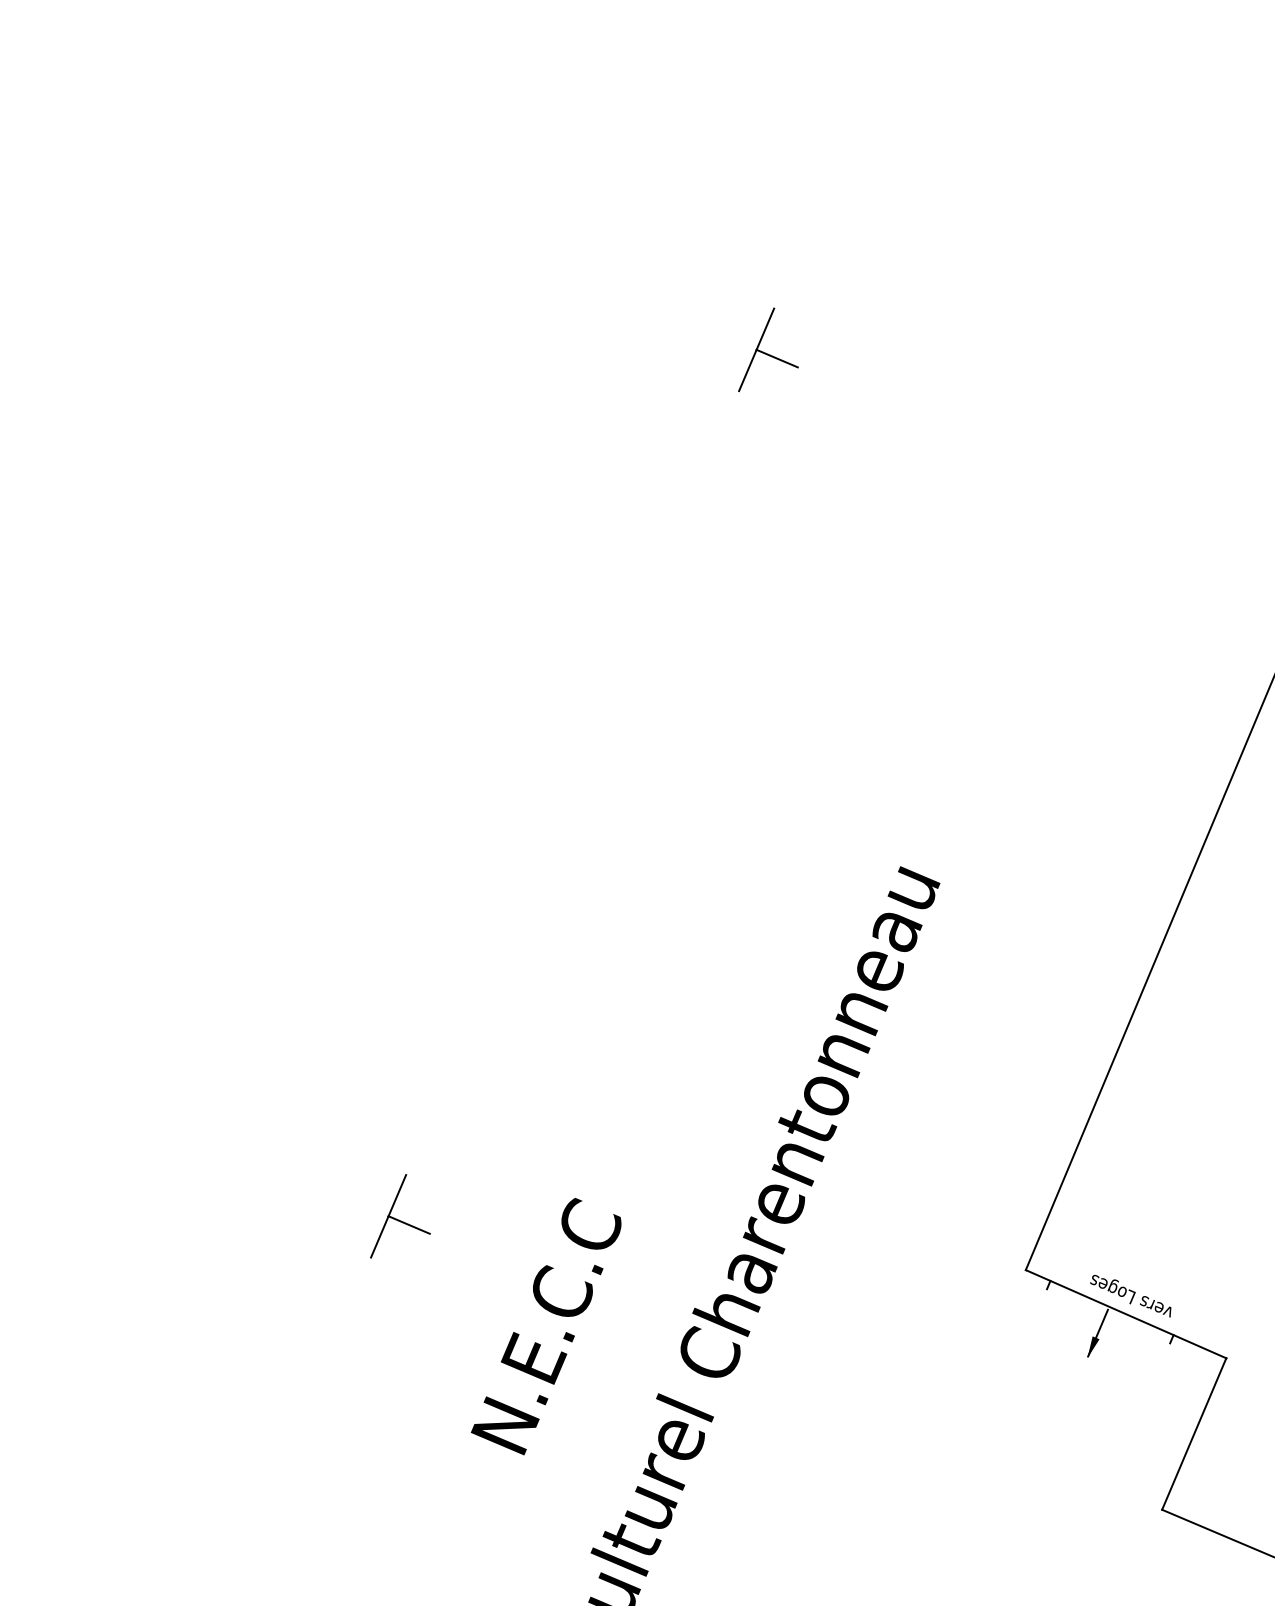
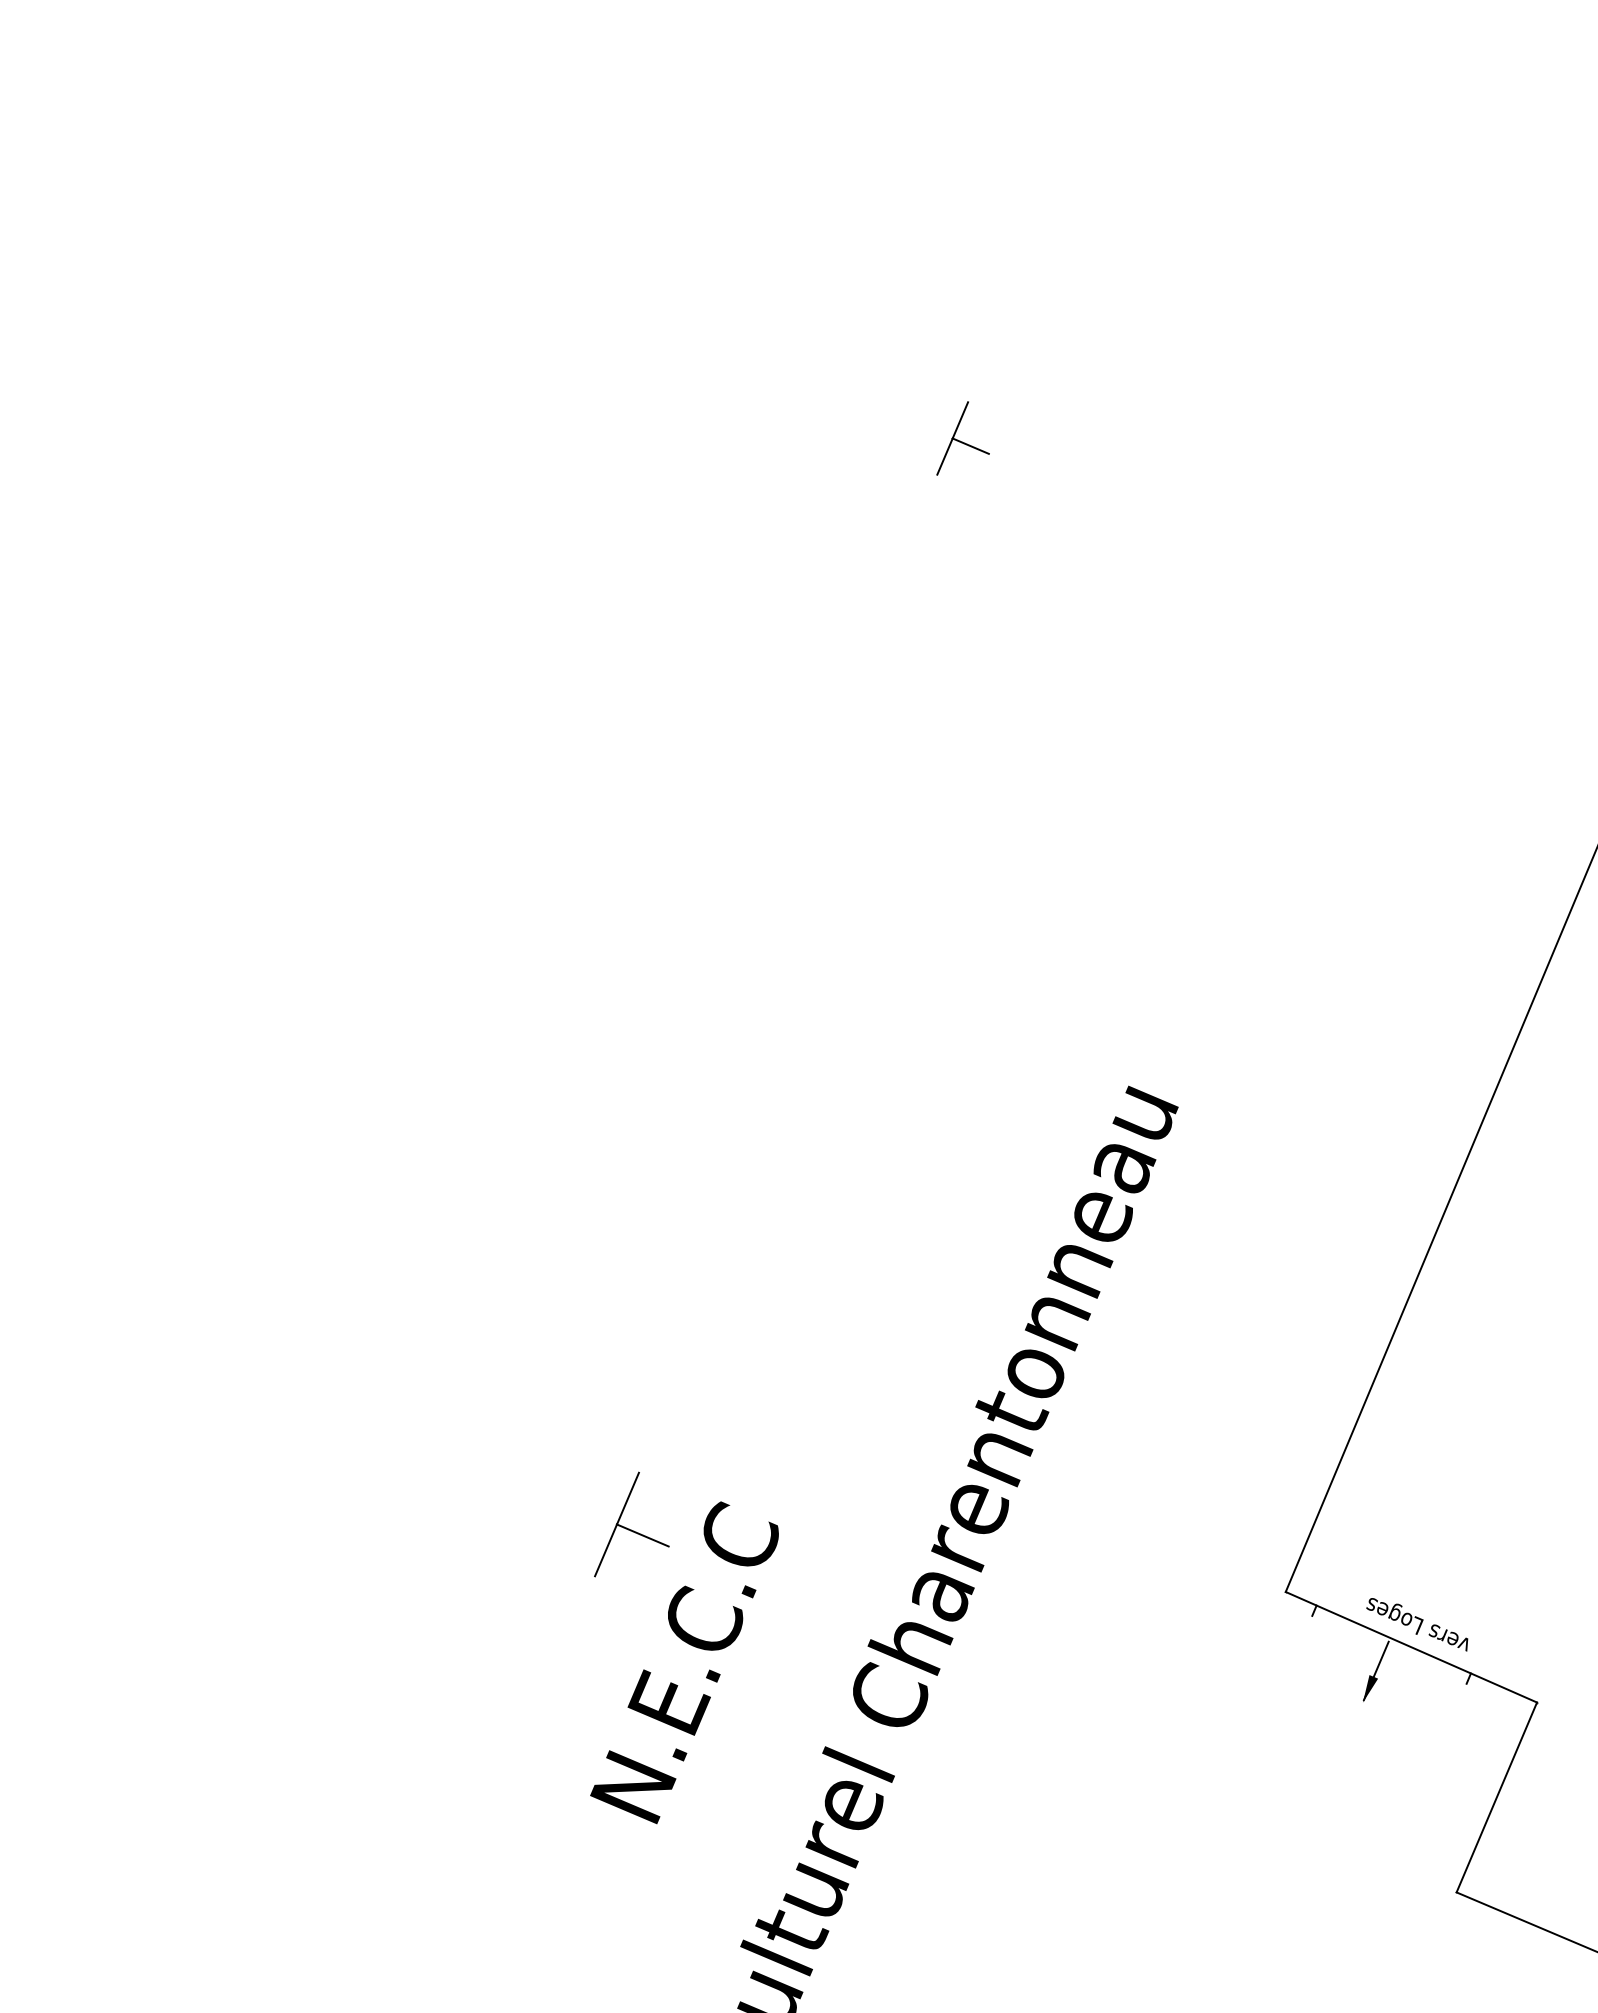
part: (767, 349) -> (962, 438), size x0.7
part: (400, 1216) -> (631, 1524), moved

